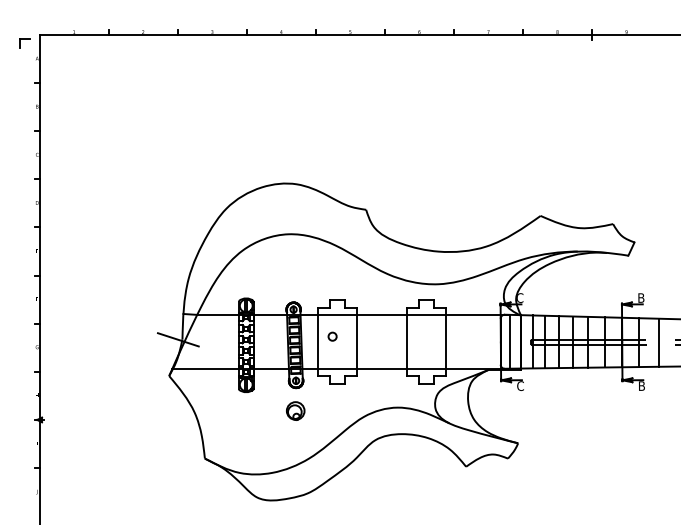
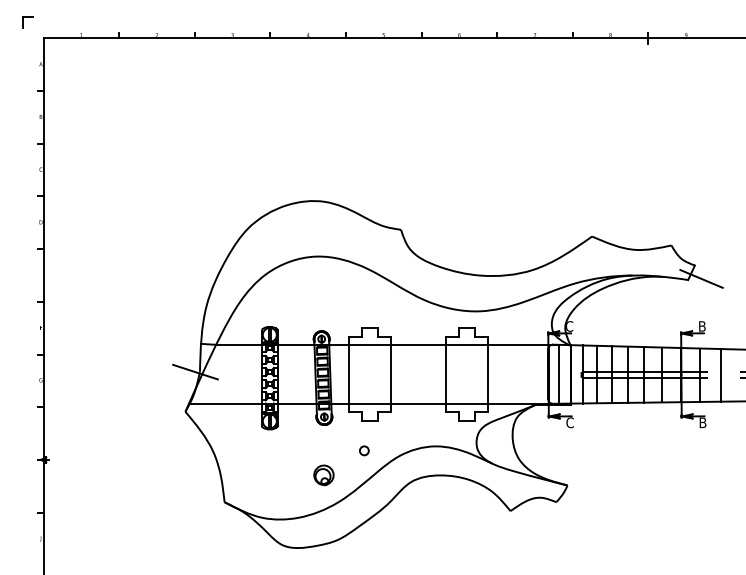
part: (24, 43) -> (27, 22), moved
line: (640, 254) -> (701, 278), added
circle: (332, 336) -> (364, 450), moved
part: (295, 410) -> (323, 474), moved

